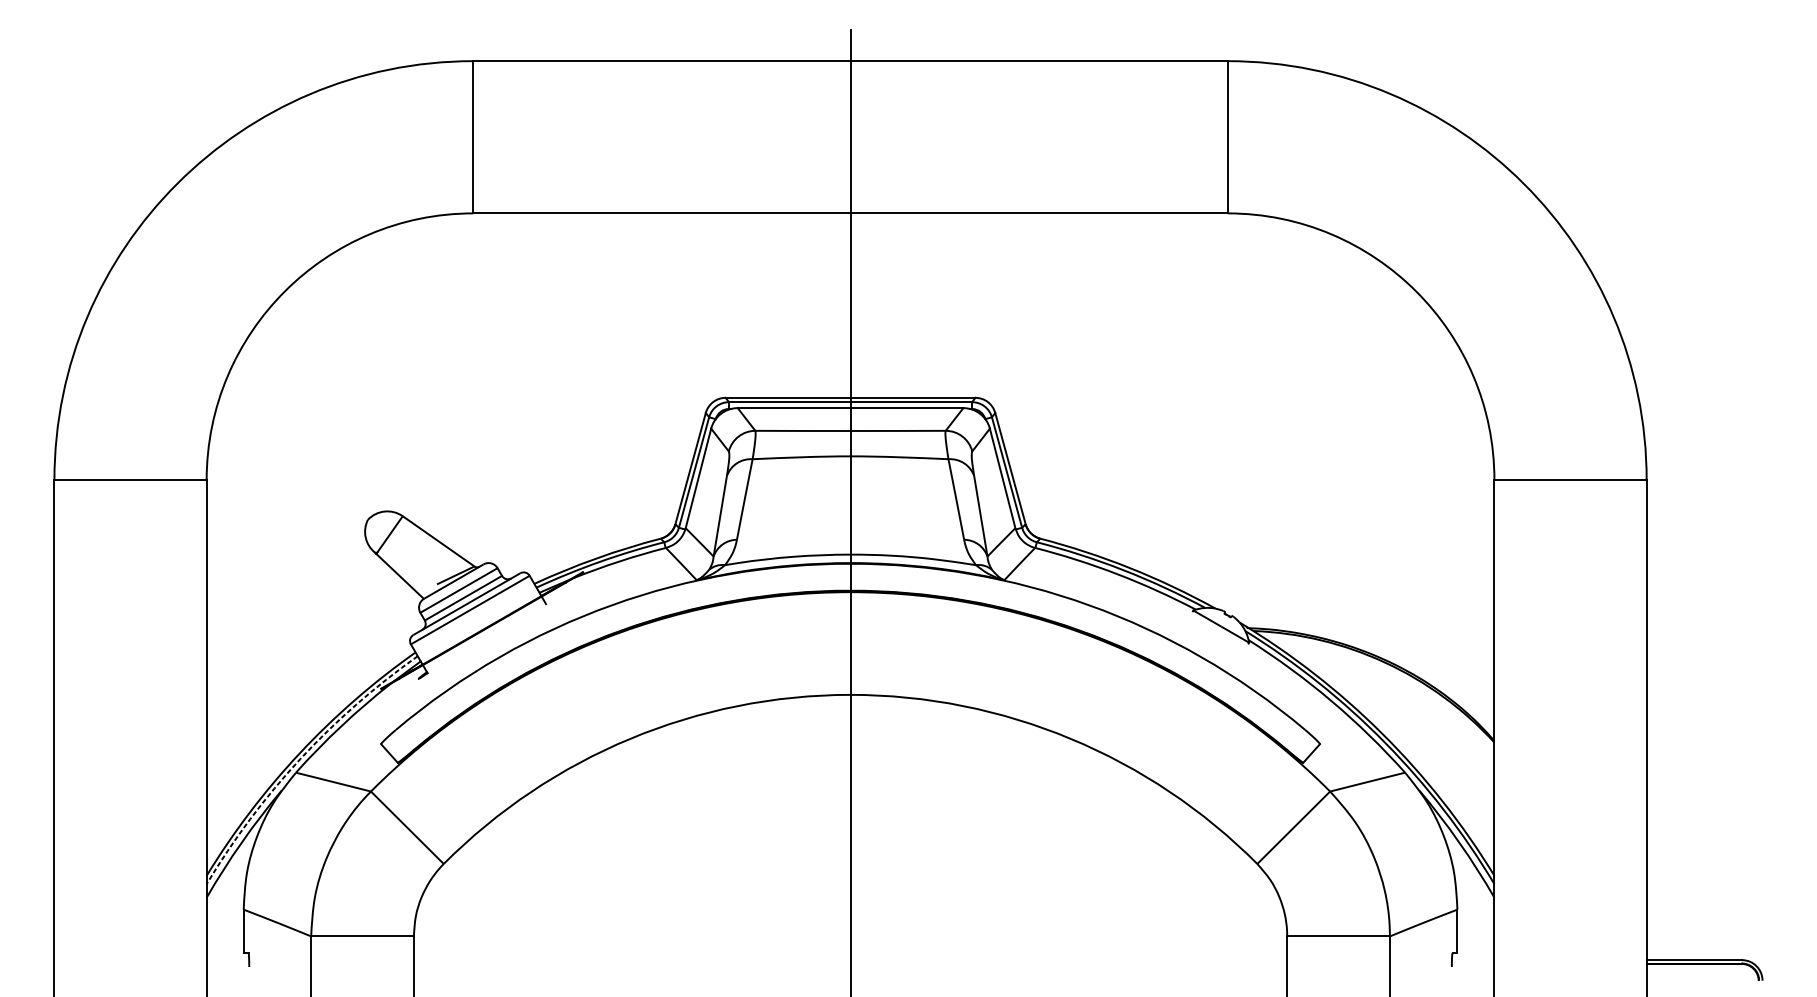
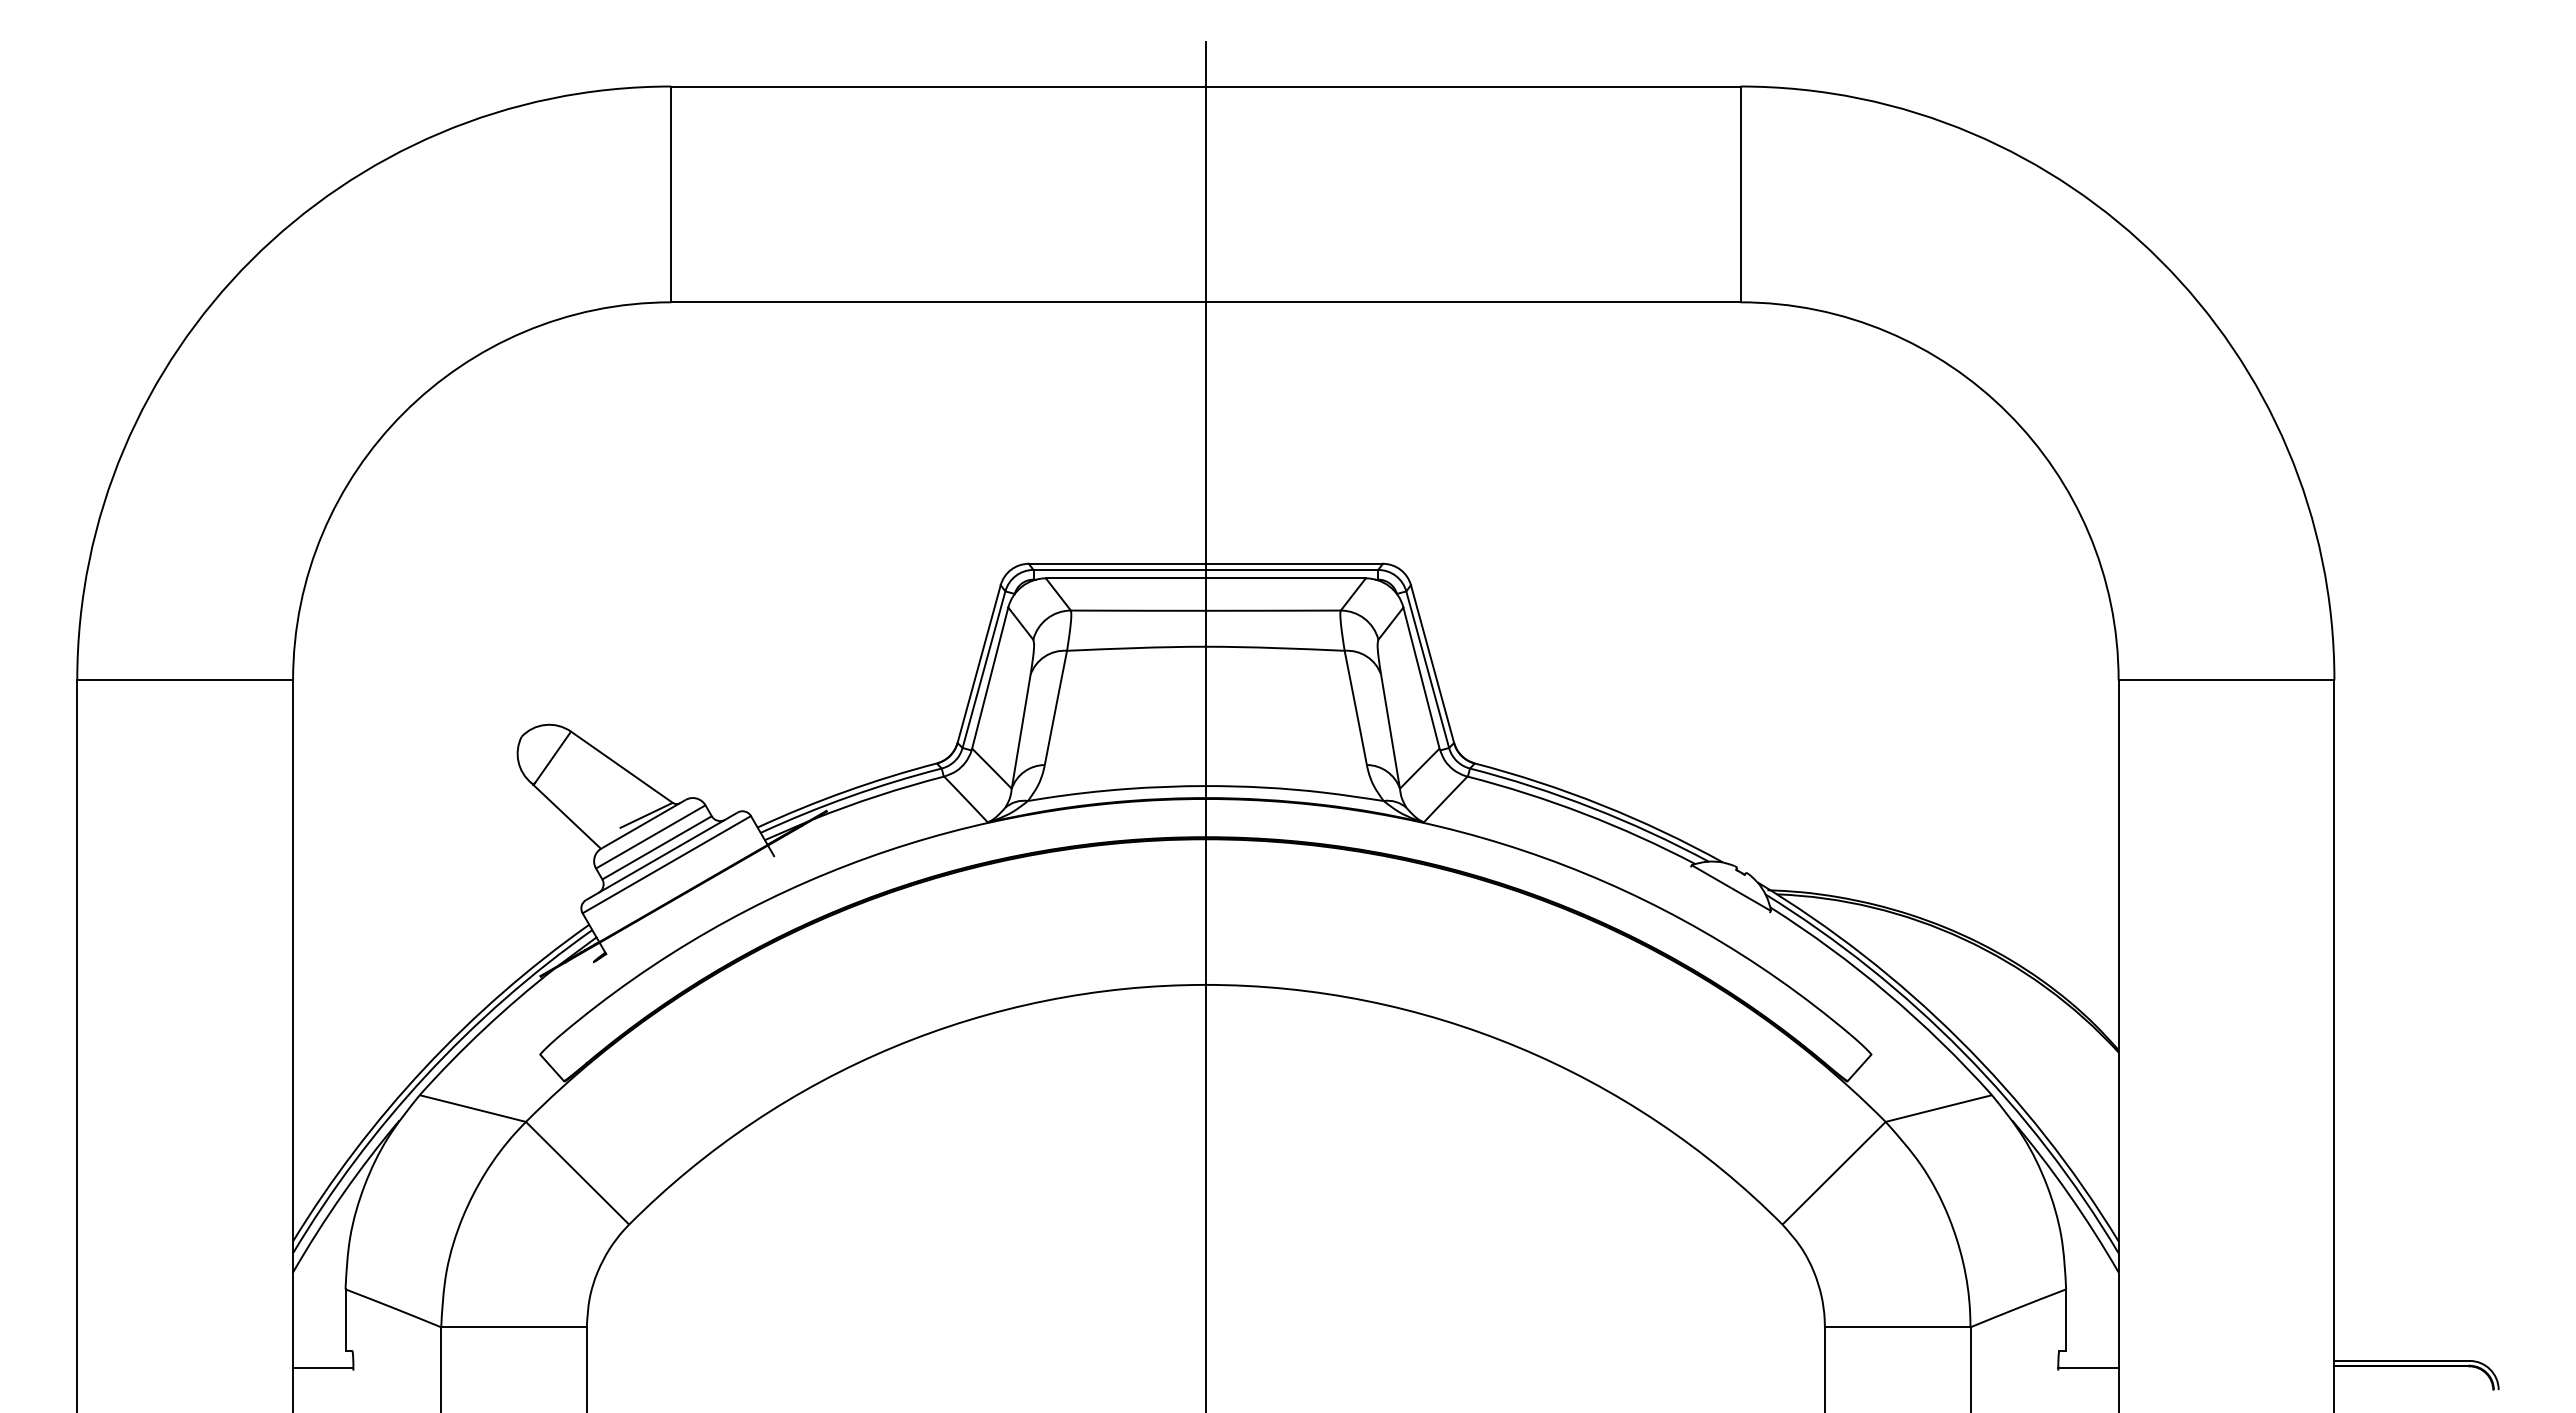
arc: (300, 759) -> (425, 1076), dashed -> solid
line: (228, 964) -> (323, 1367), added
line: (1473, 964) -> (2088, 1367), added

